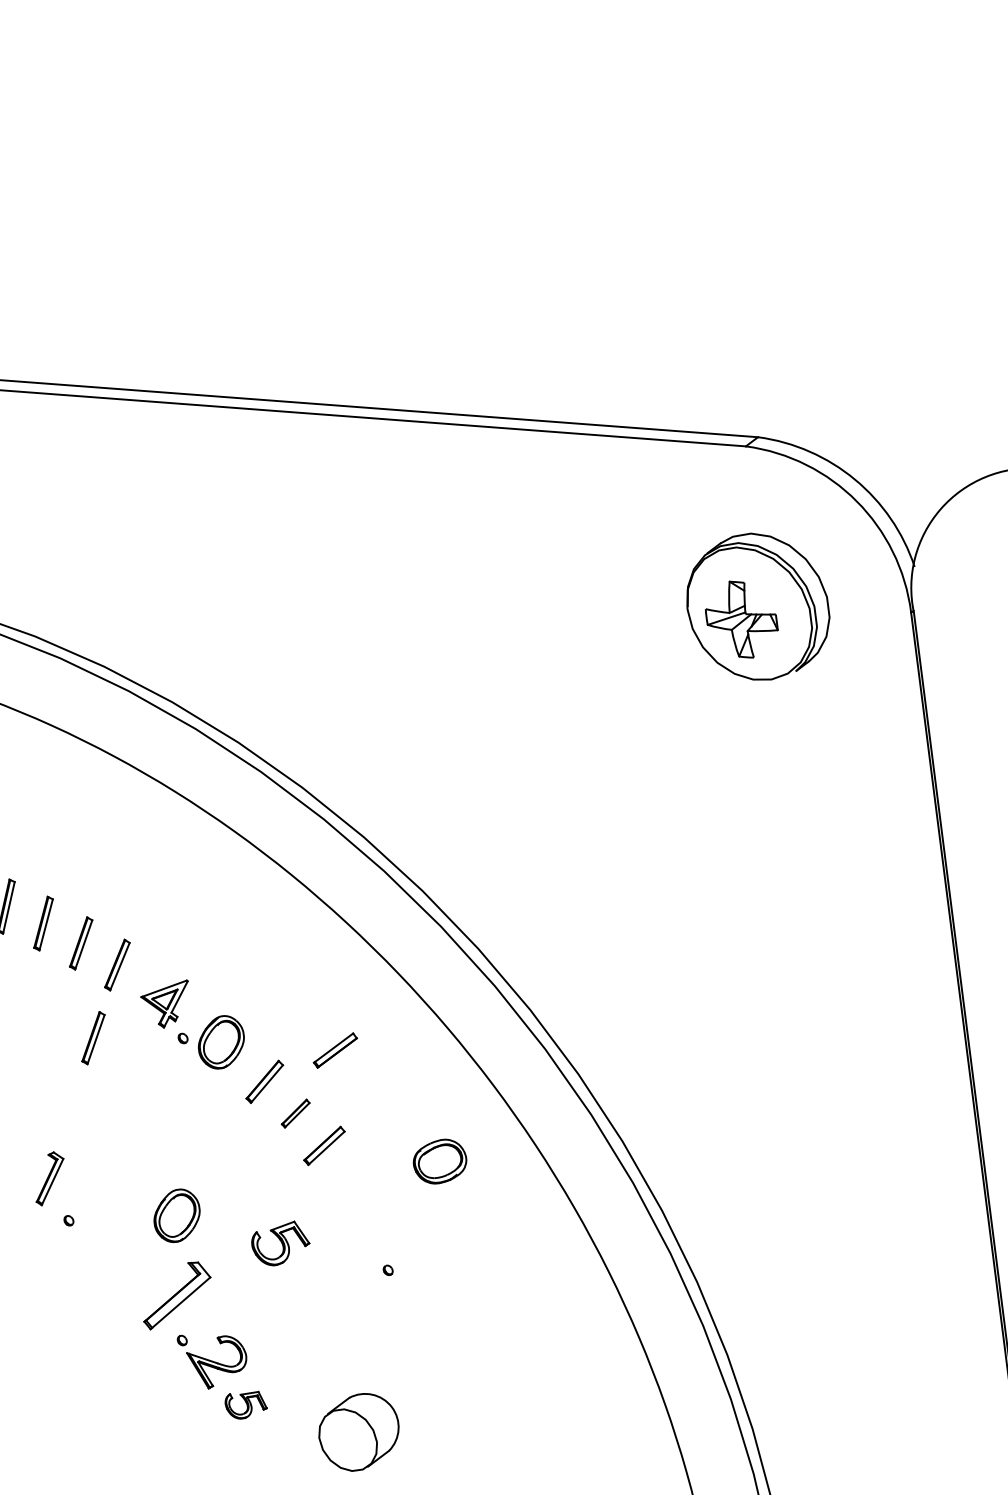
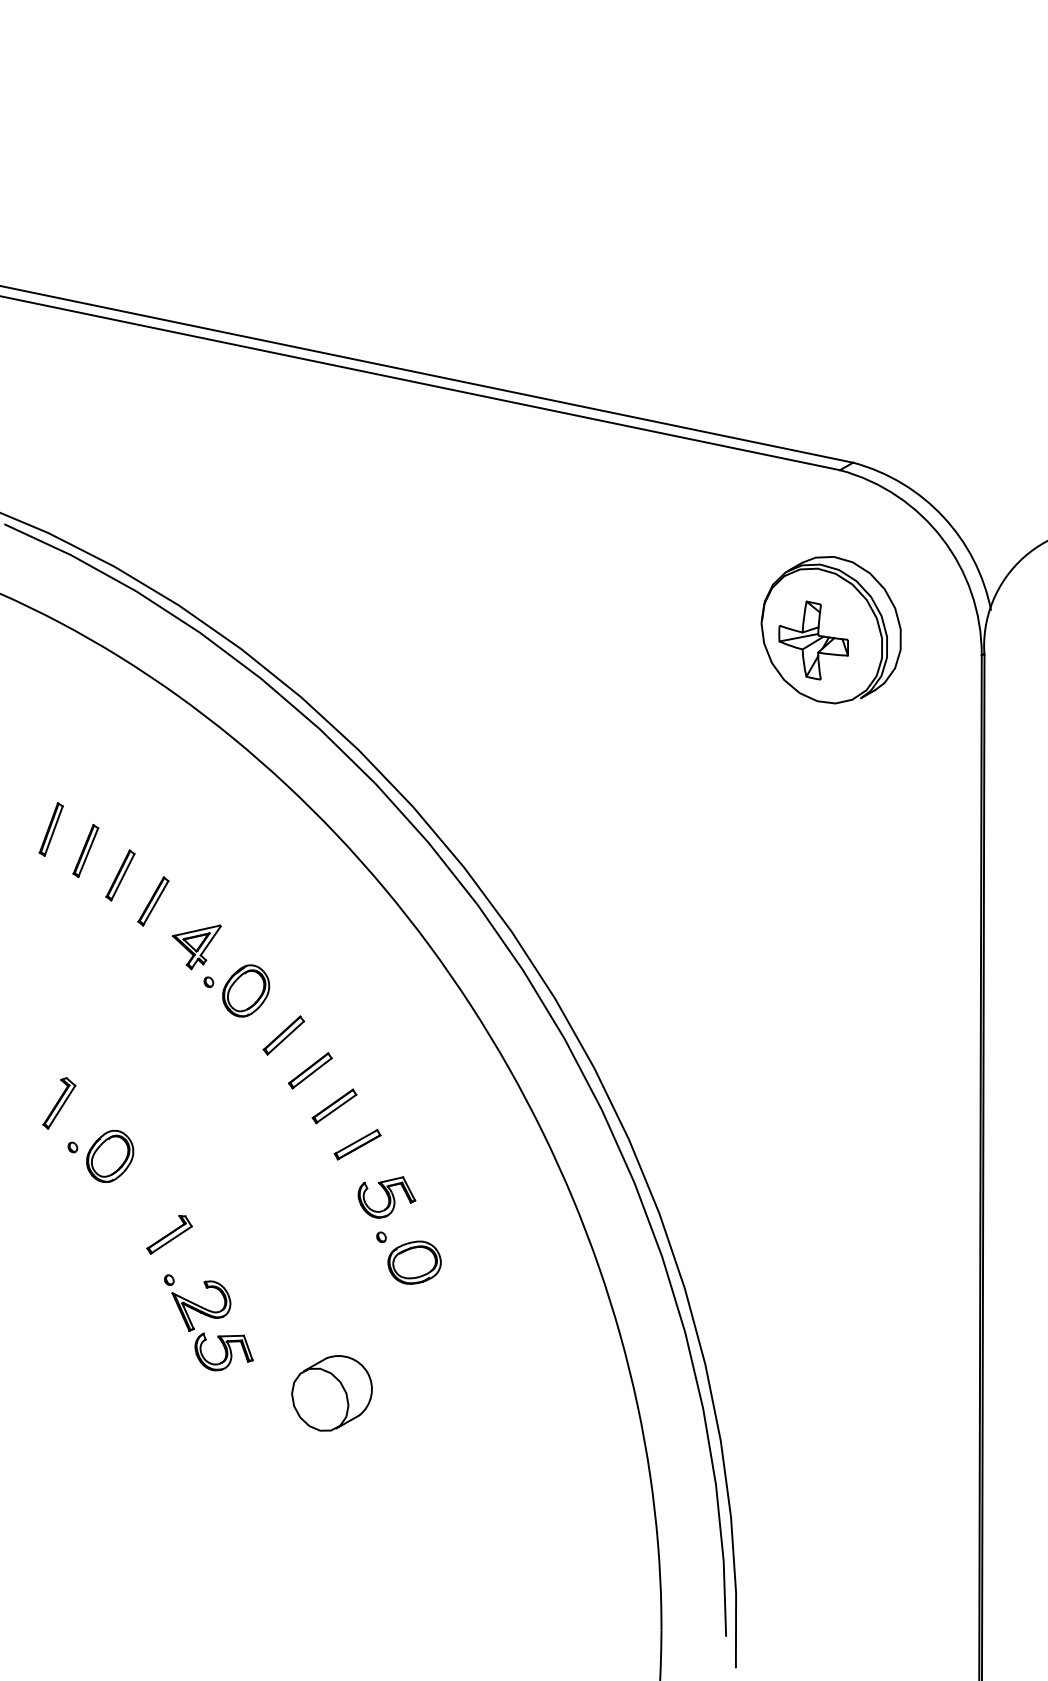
part: (93, 1038) -> (120, 970), removed
part: (335, 1050) -> (357, 1144), moved
part: (295, 1113) -> (310, 1070), size x1.43
part: (439, 1161) -> (414, 1262), moved
part: (177, 1215) -> (110, 1156), moved
part: (280, 1244) -> (386, 1197), moved
part: (176, 1294) -> (169, 1234), size x0.62
part: (245, 1404) -> (223, 1351), size x1.43

